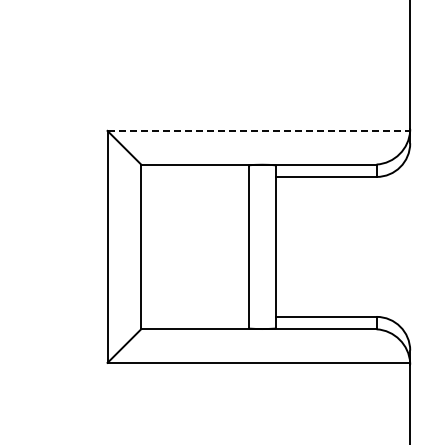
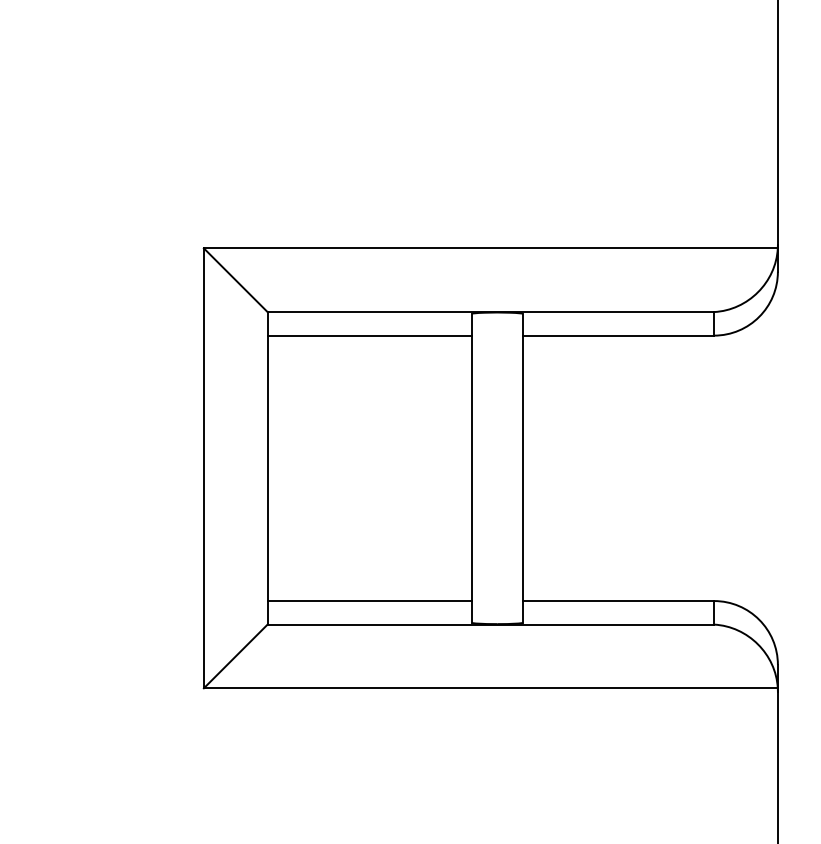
line: (259, 130) -> (492, 247), dashed -> solid
line: (194, 176) -> (368, 334), added
line: (194, 316) -> (368, 600), added

